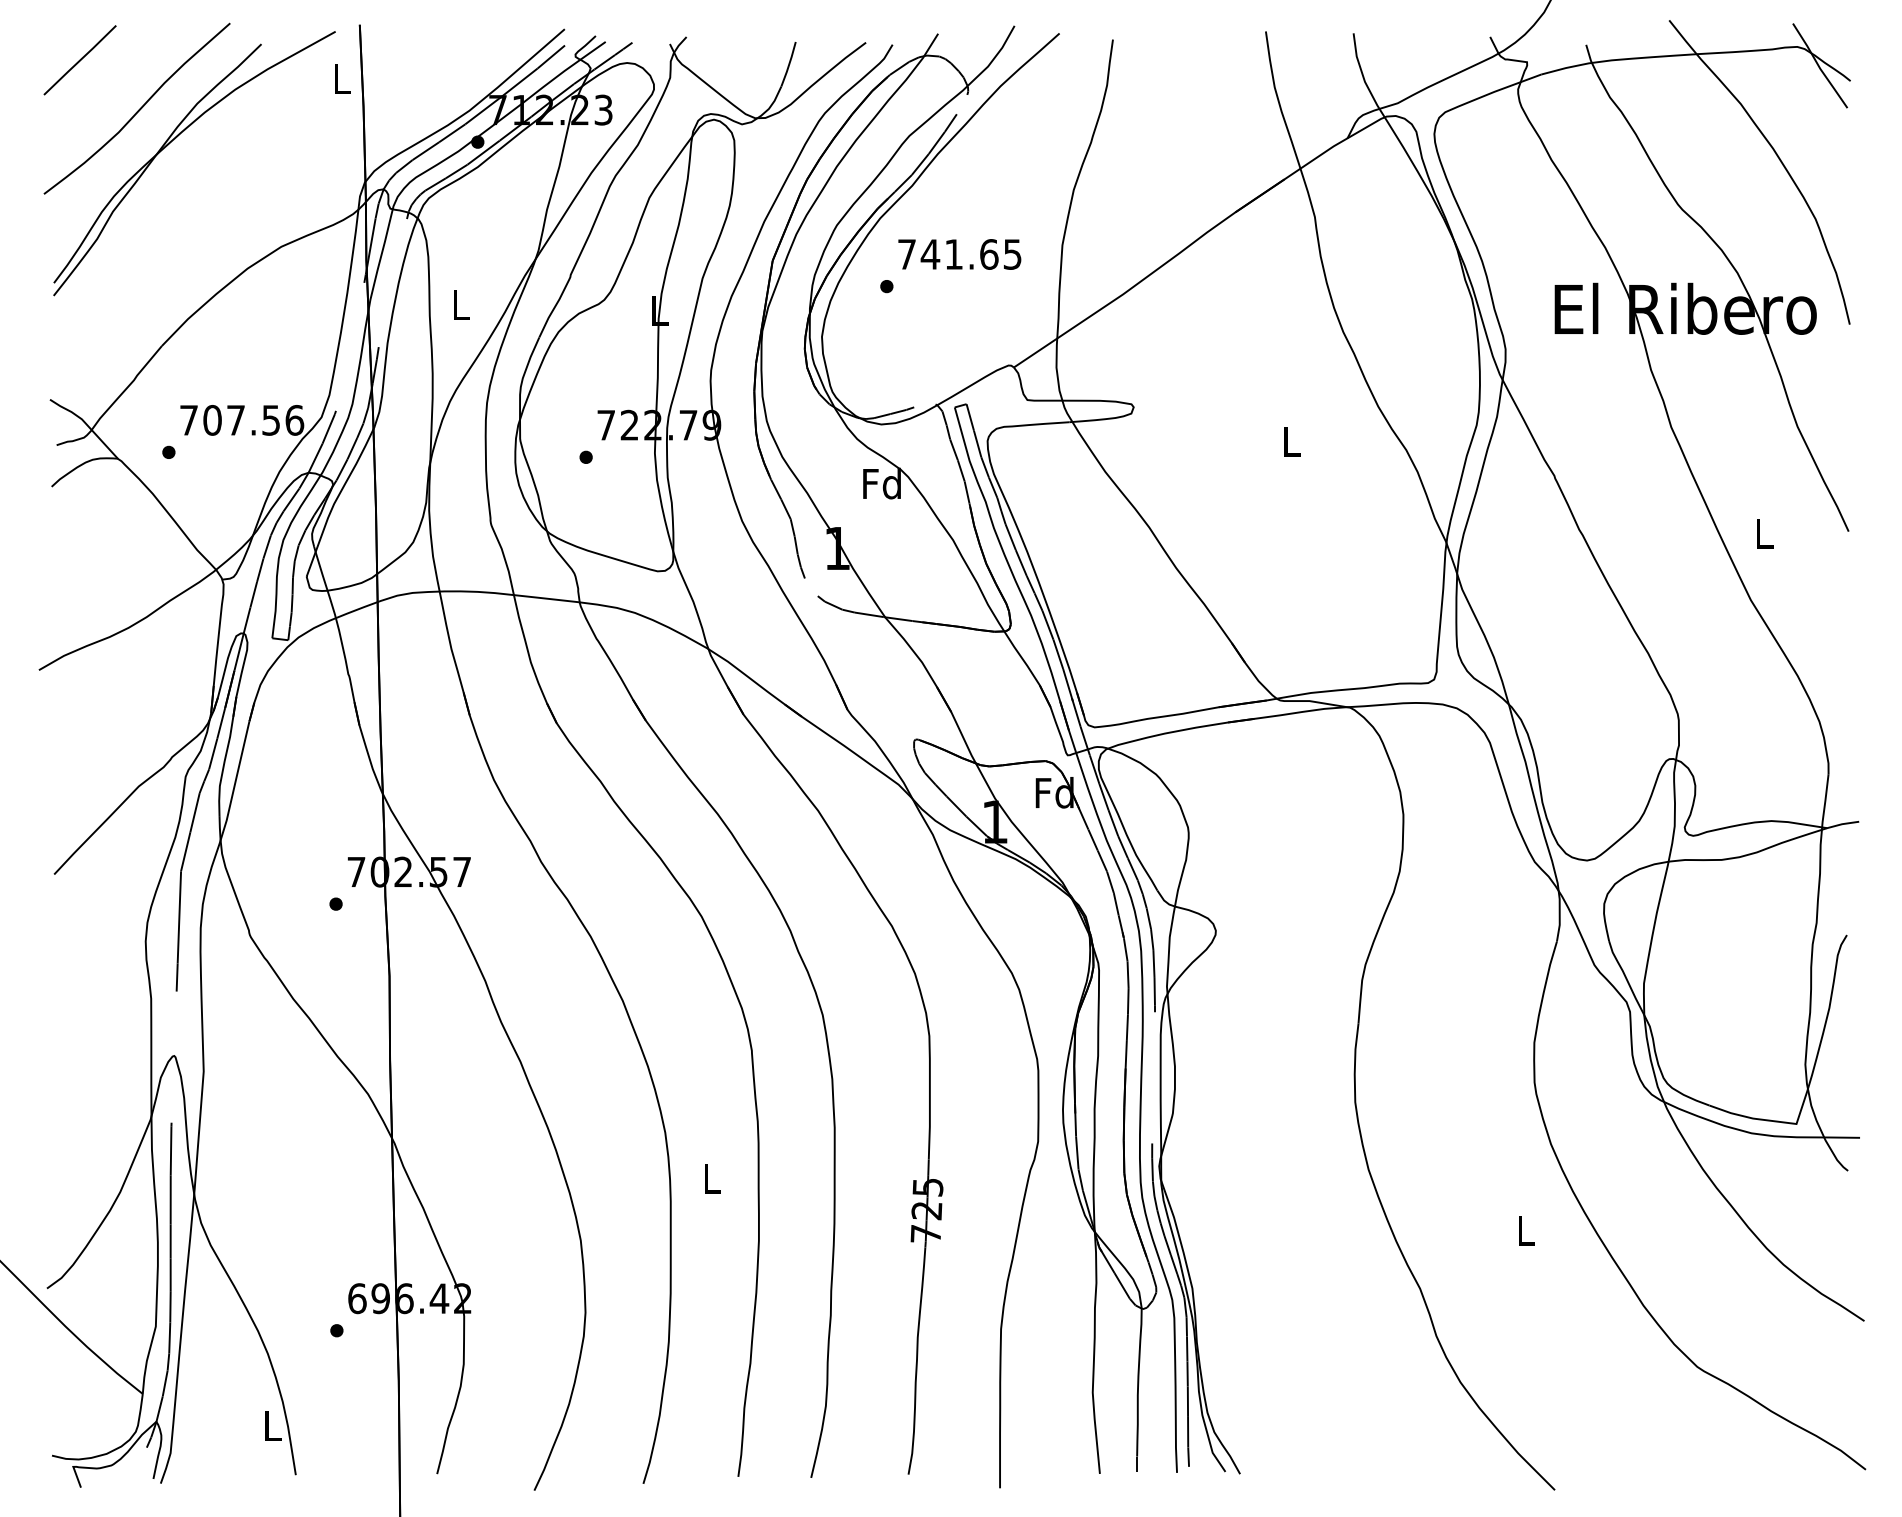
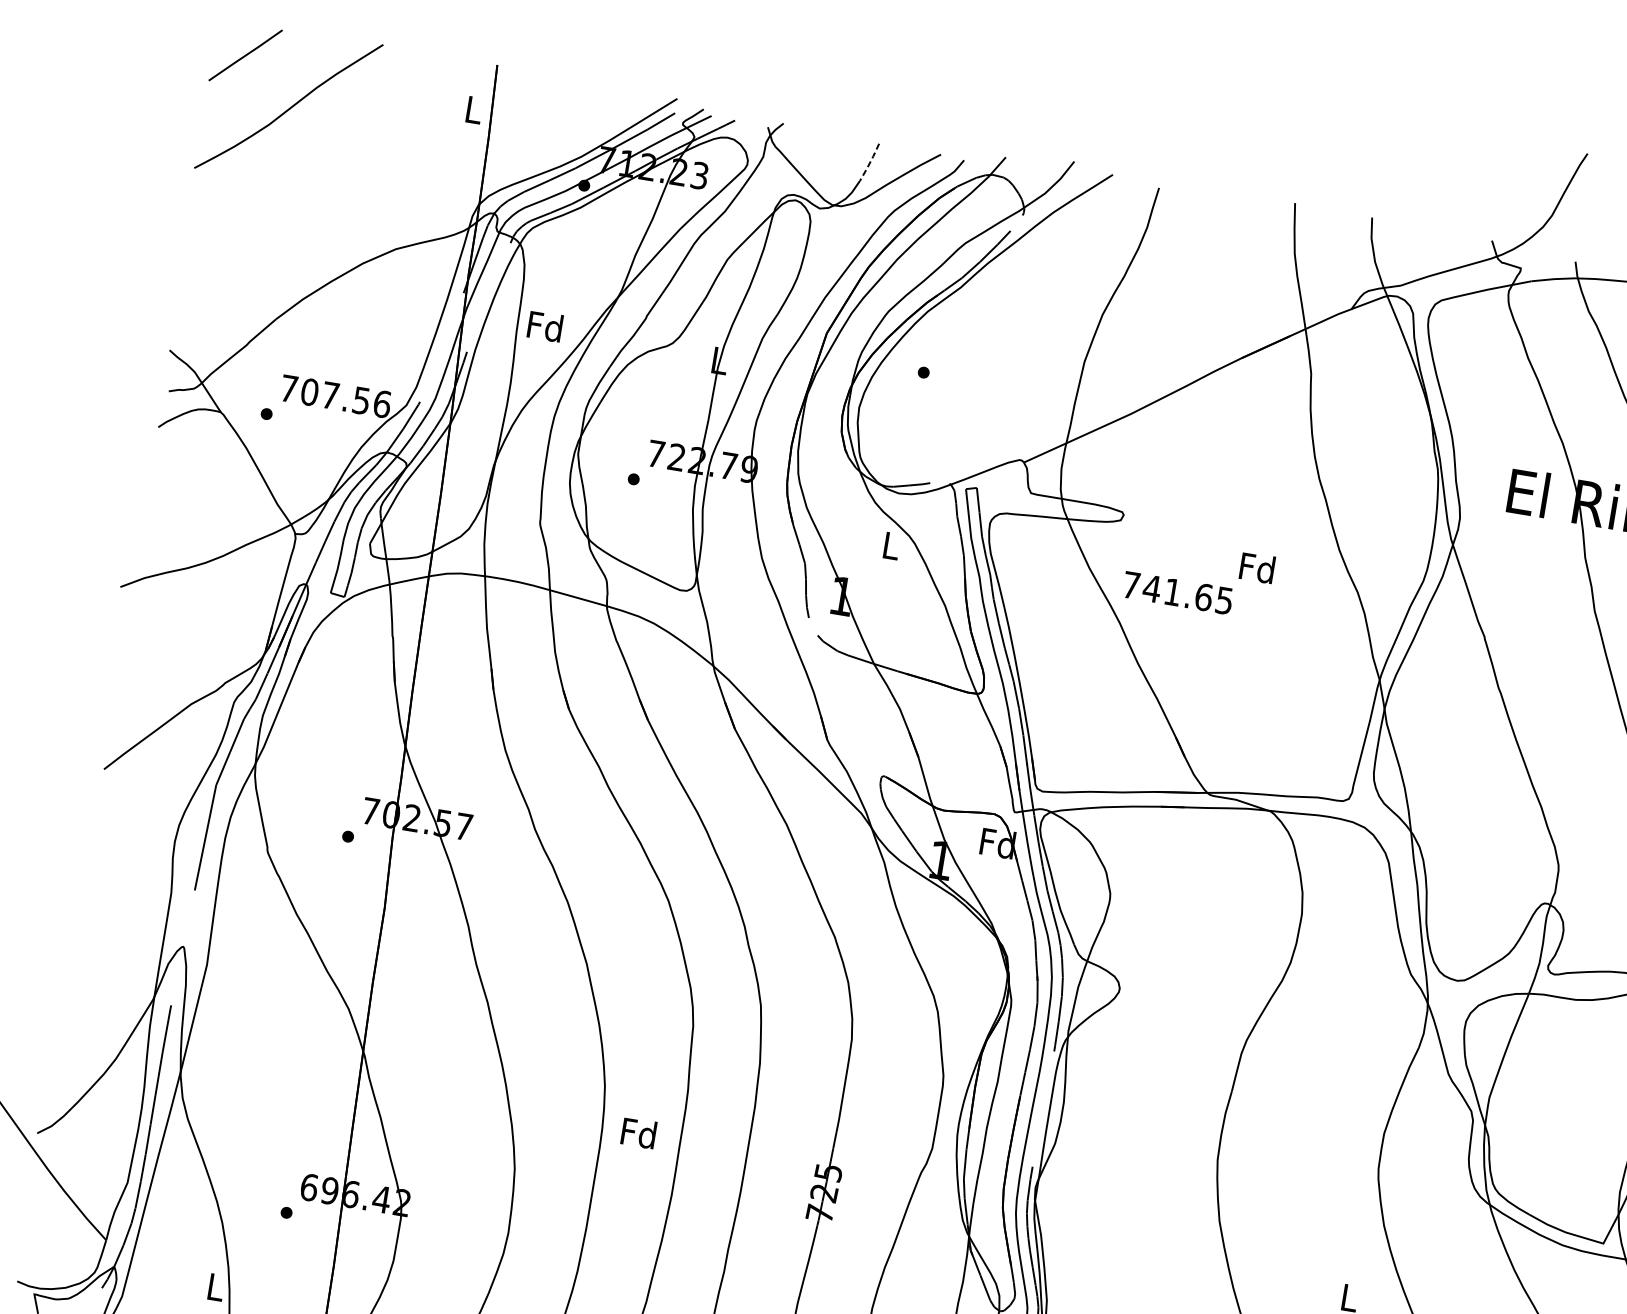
line: (789, 64) -> (870, 162), solid -> dashed
part: (175, 139) -> (318, 139), removed
text: (959, 254) -> (1177, 593), moved
text: (460, 304) -> (545, 326), L -> Fd
text: (1290, 441) -> (1256, 568), L -> Fd
text: (881, 483) -> (890, 545), Fd -> L
text: (711, 1178) -> (639, 1133), L -> Fd

